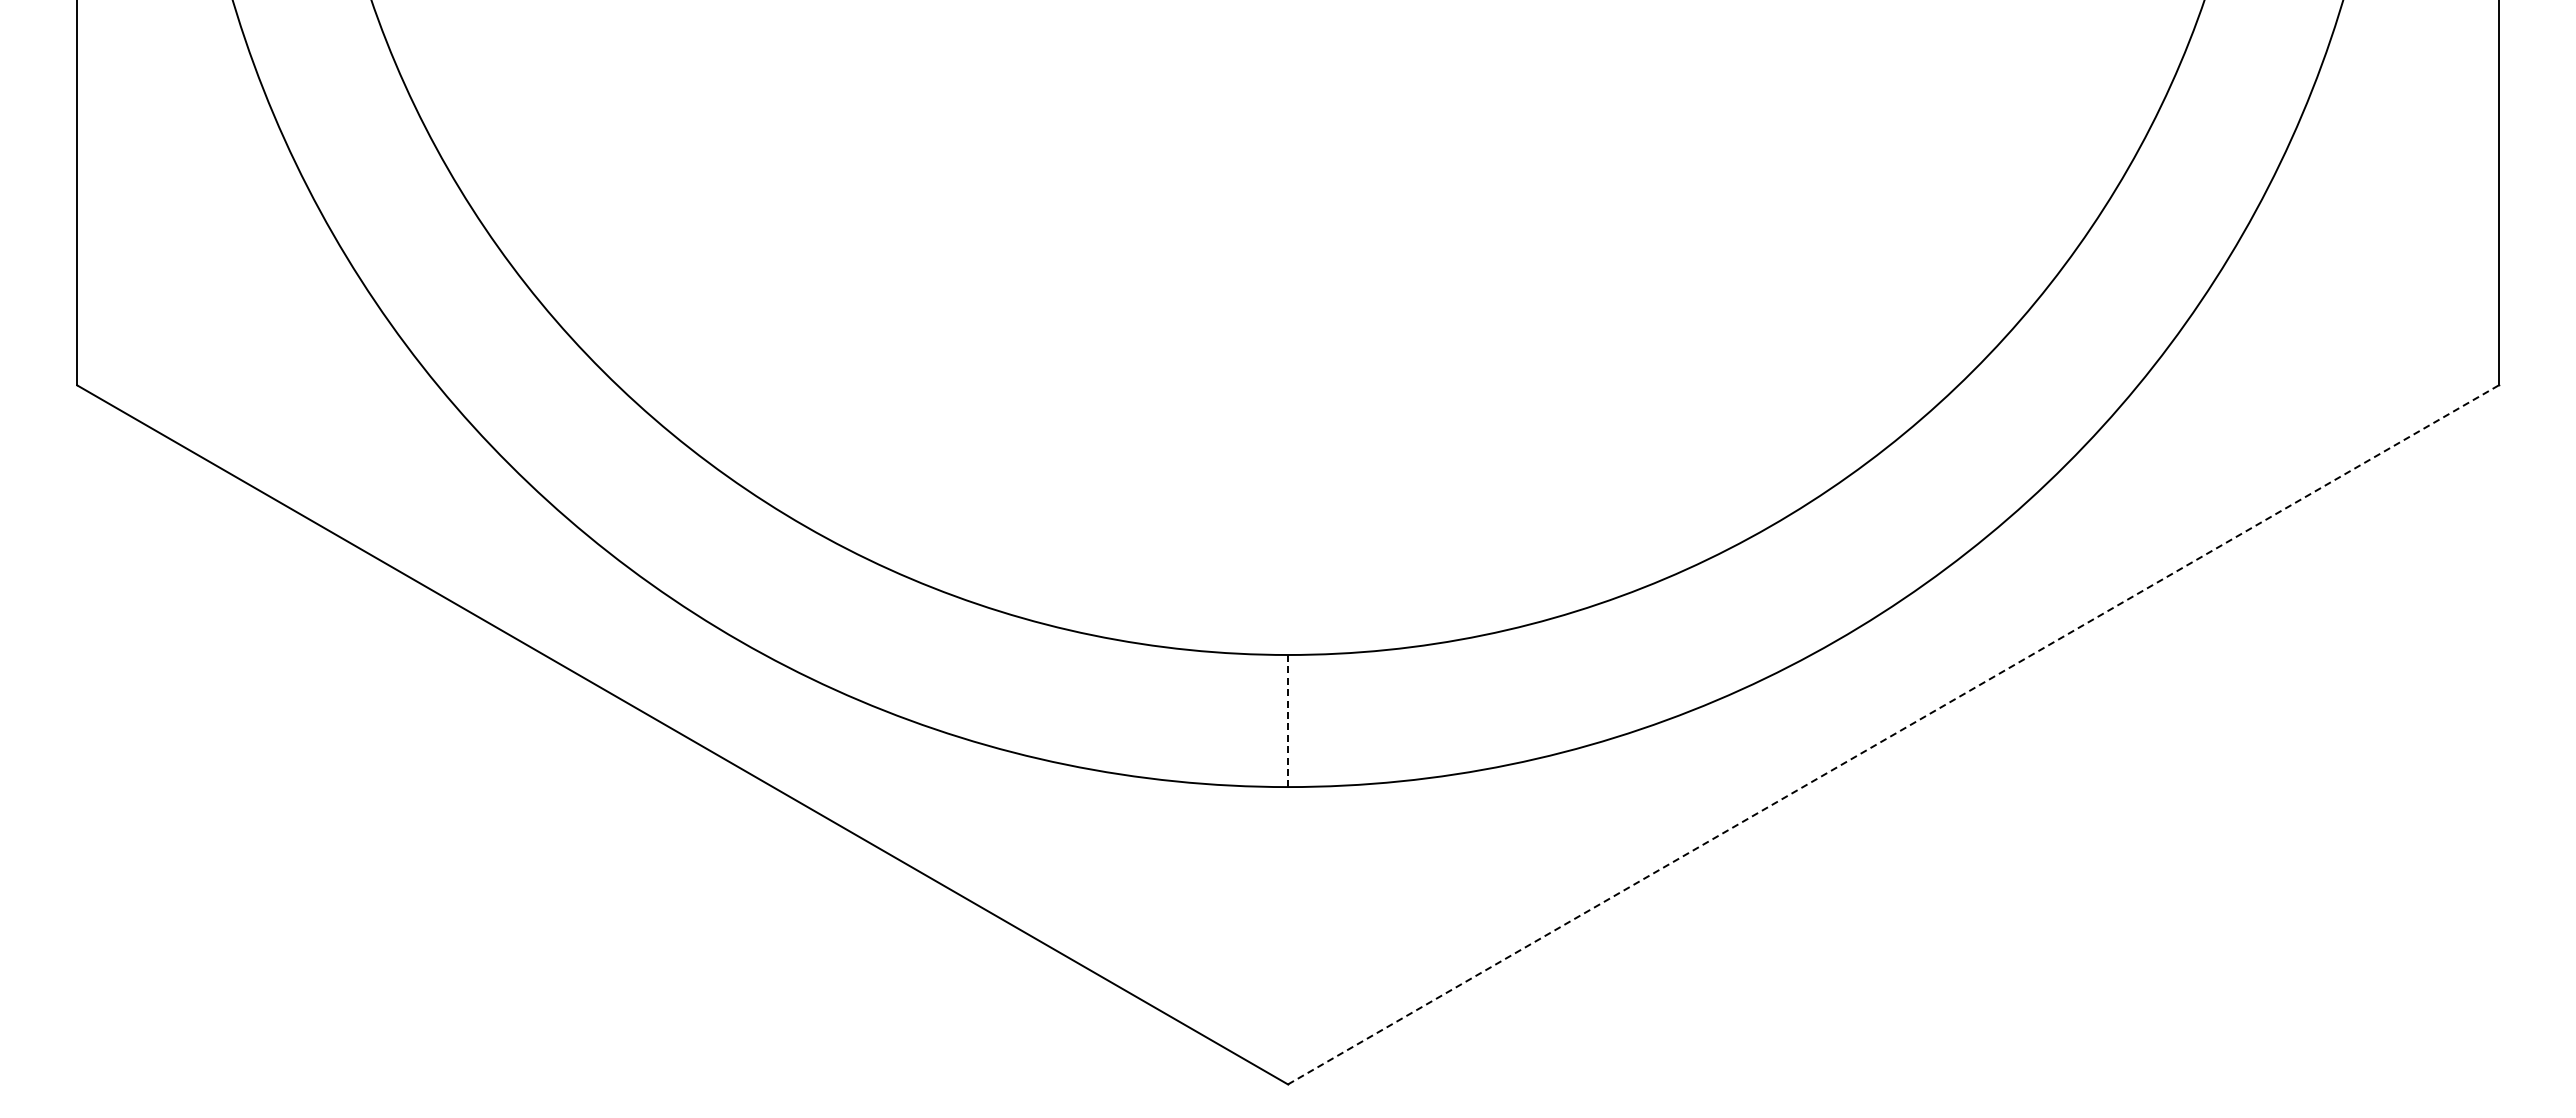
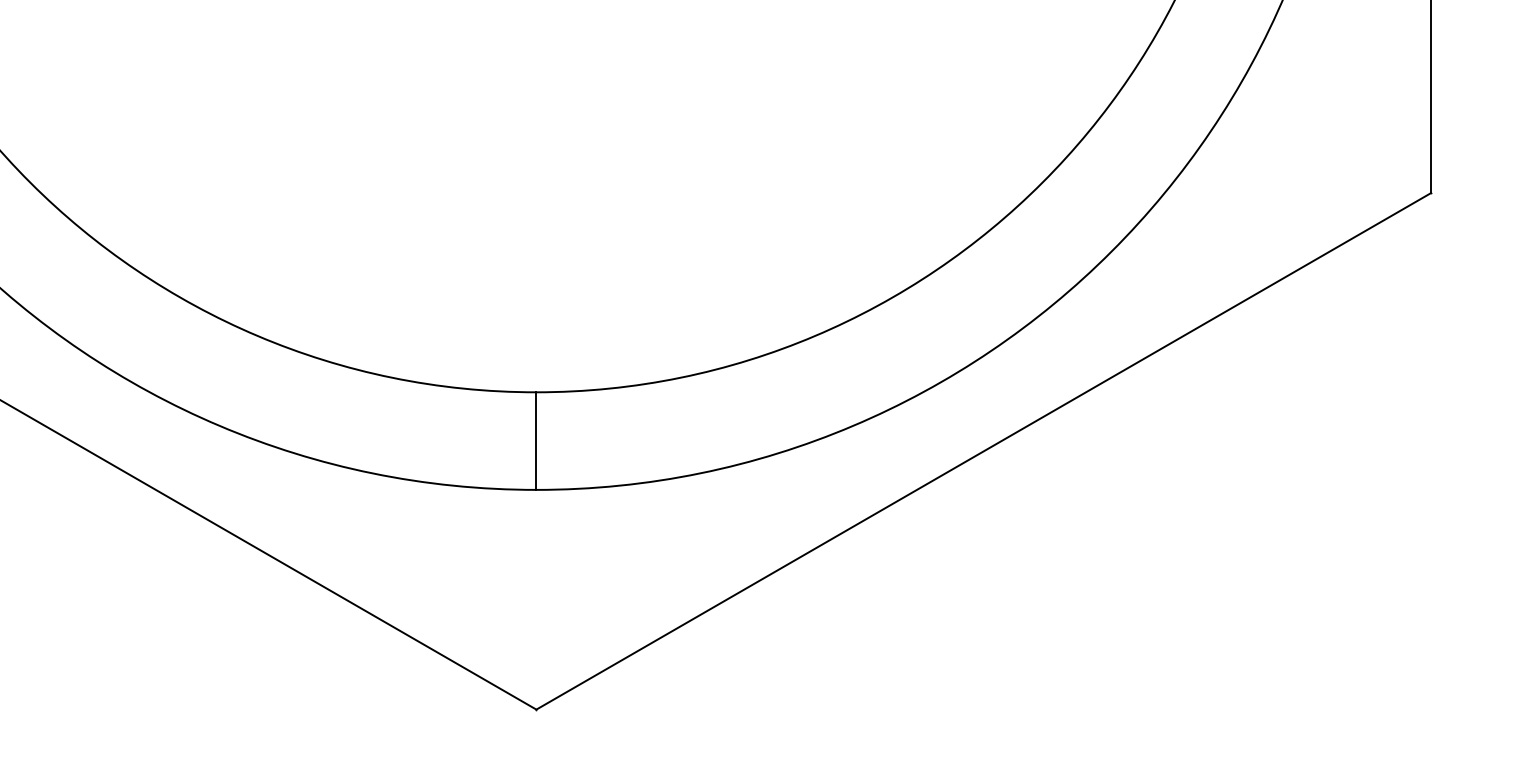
line: (1288, 721) -> (536, 441), dashed -> solid
line: (1892, 735) -> (983, 451), dashed -> solid

